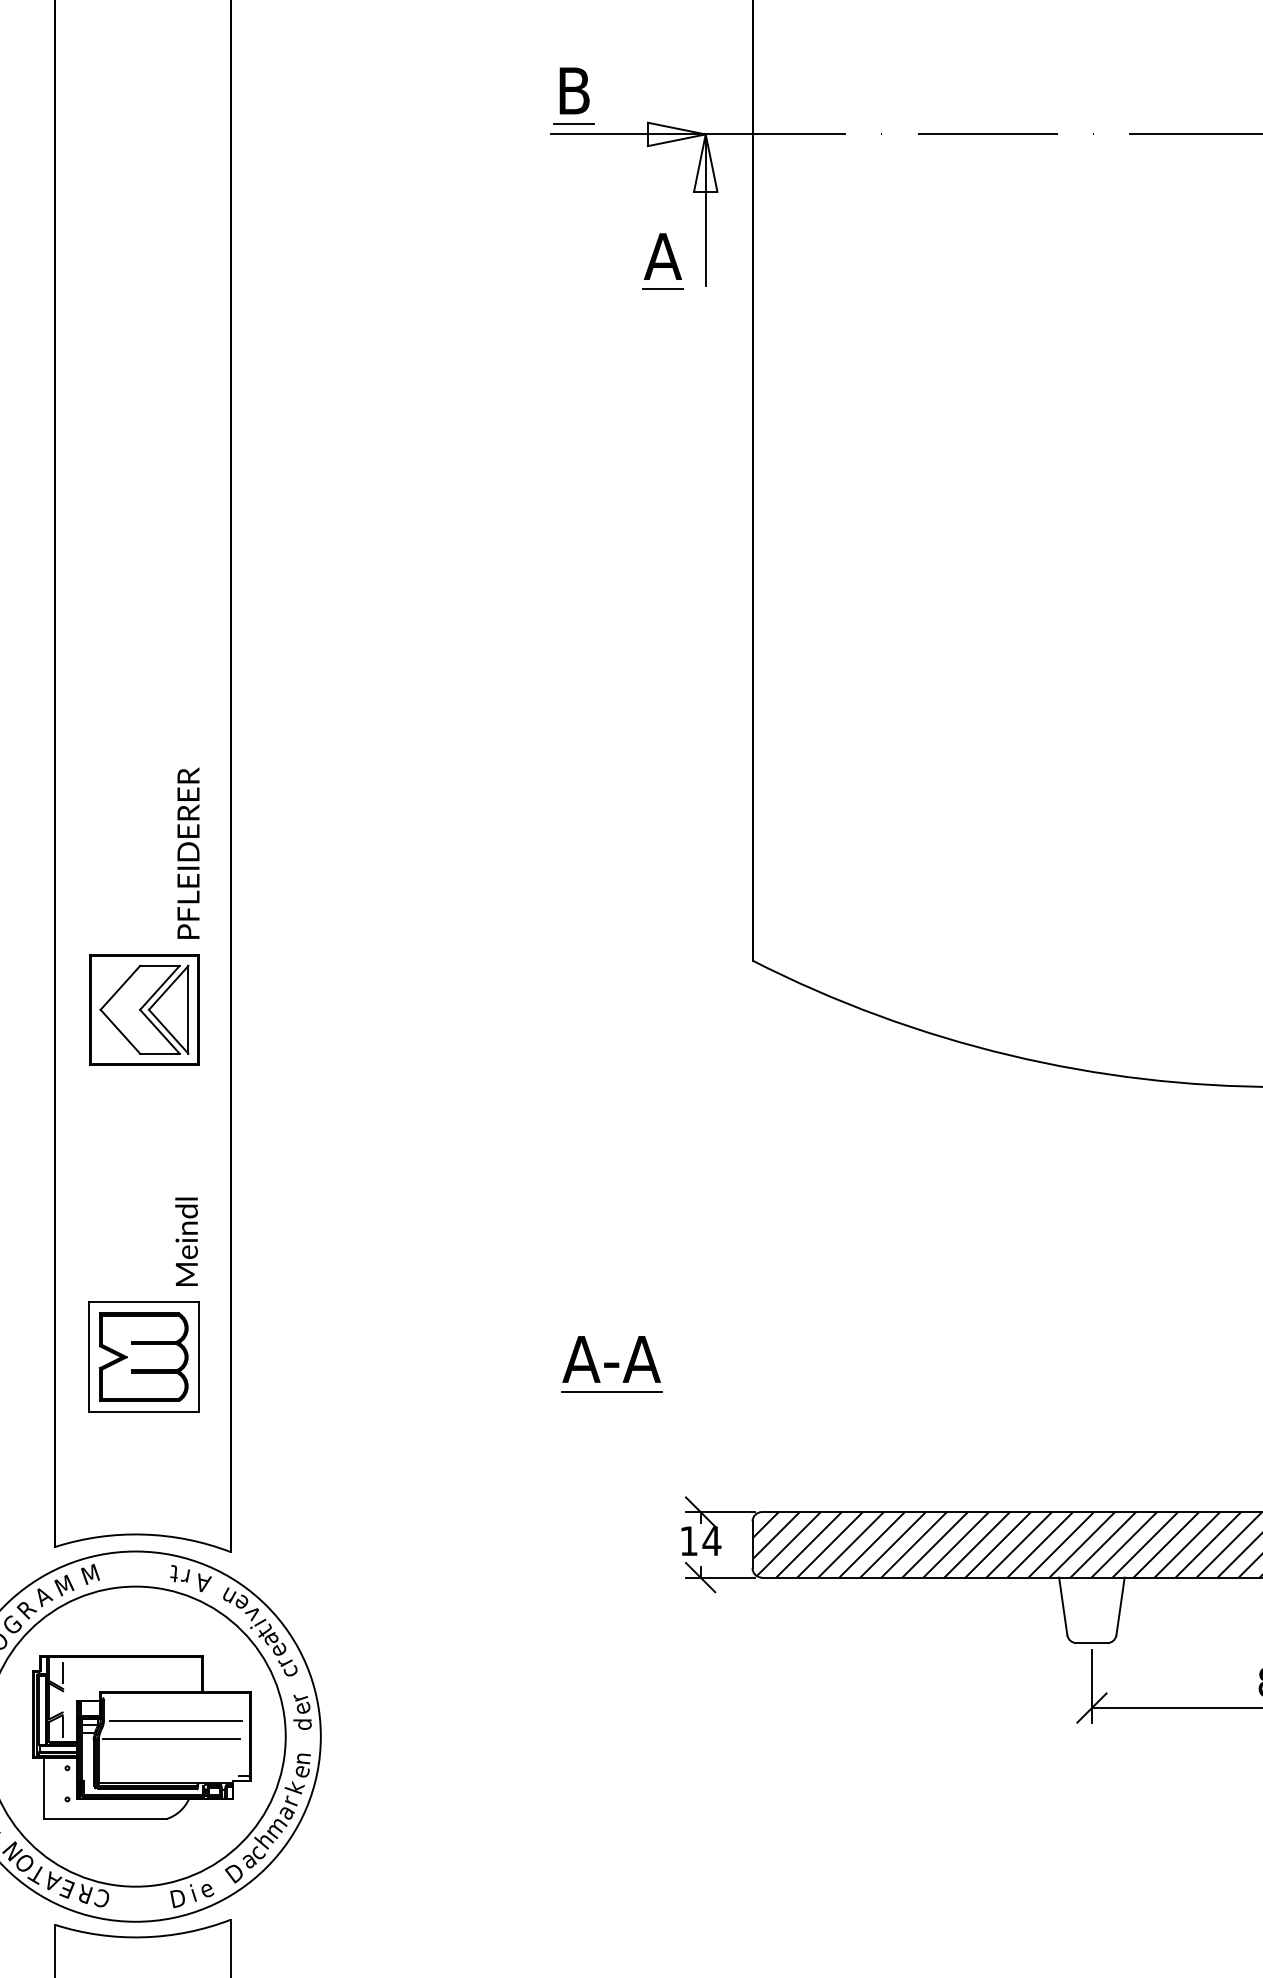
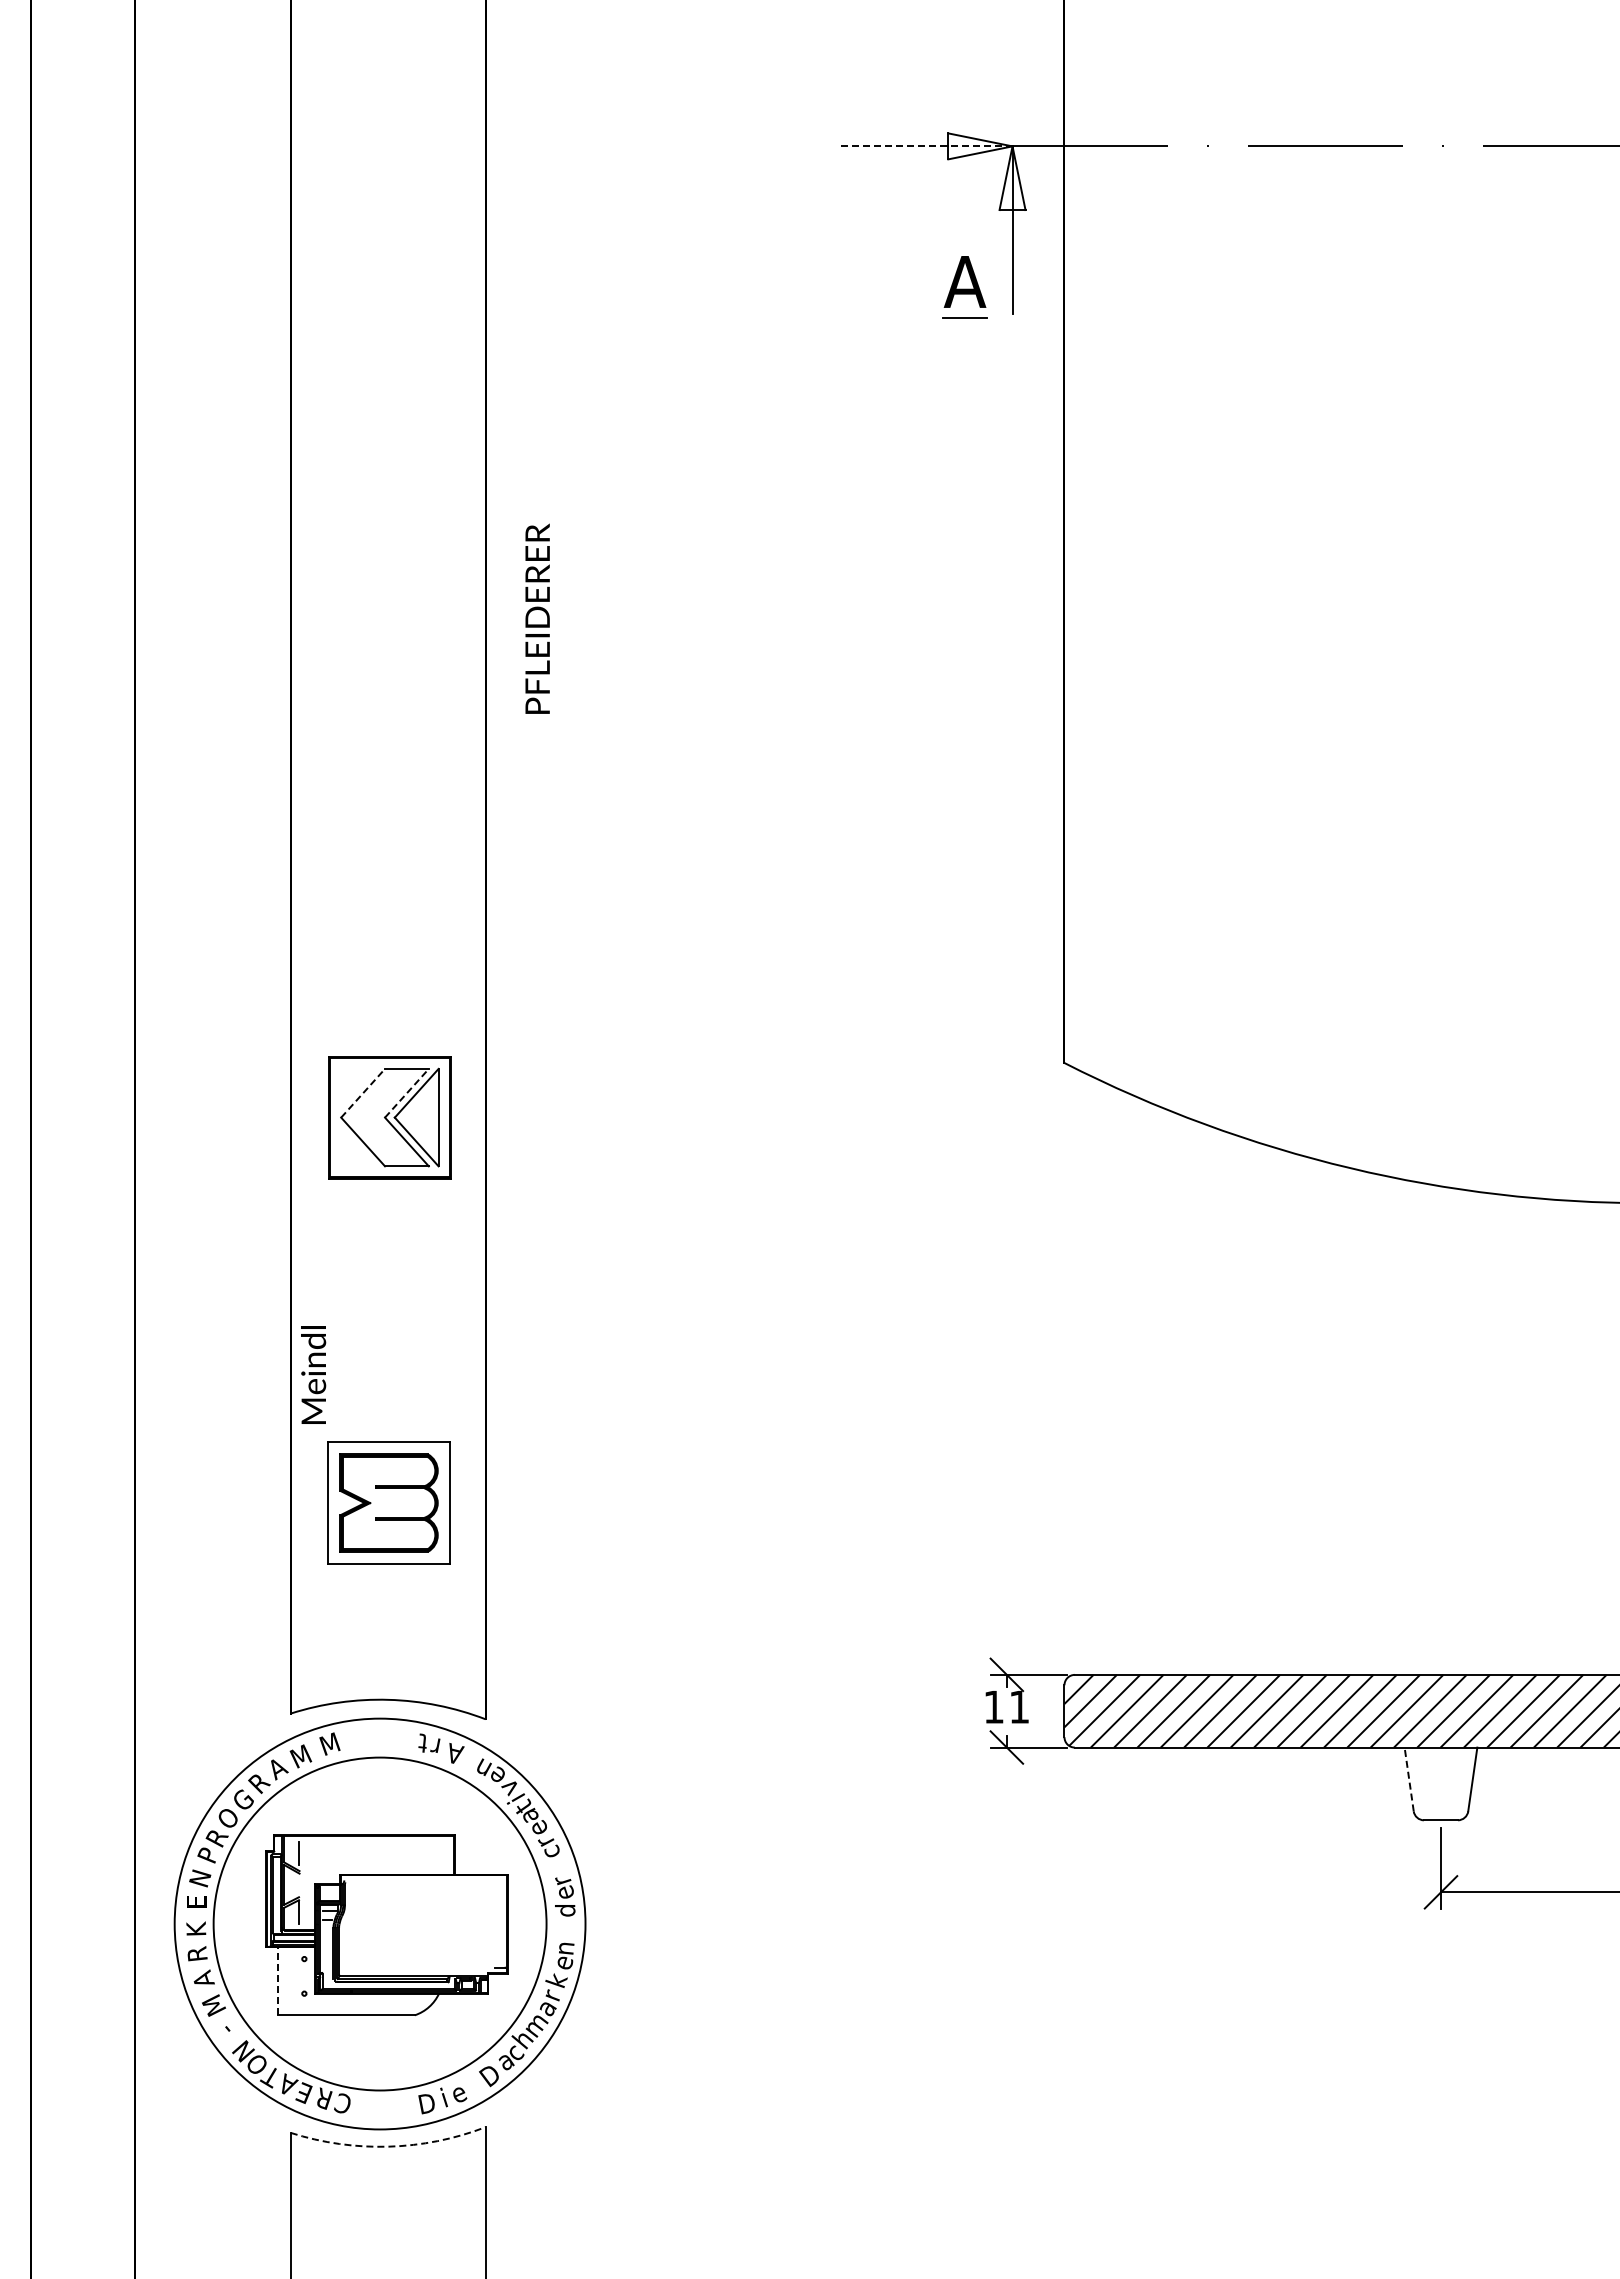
part: (573, 95) -> (865, 103), removed
line: (628, 134) -> (926, 146), solid -> dashed
text: (188, 852) -> (537, 618), moved
line: (120, 988) -> (363, 1093), solid -> dashed
line: (159, 988) -> (406, 1093), solid -> dashed
text: (186, 1241) -> (313, 1374), moved
part: (611, 1363) -> (908, 1510), removed
text: (712, 1541) -> (1019, 1707), 14 -> 11
line: (1063, 1605) -> (1409, 1778), solid -> dashed
line: (175, 1720) -> (424, 1906), removed
line: (172, 1738) -> (420, 1926), removed
line: (44, 1788) -> (278, 1981), solid -> dashed
arc: (143, 1937) -> (388, 2146), solid -> dashed

